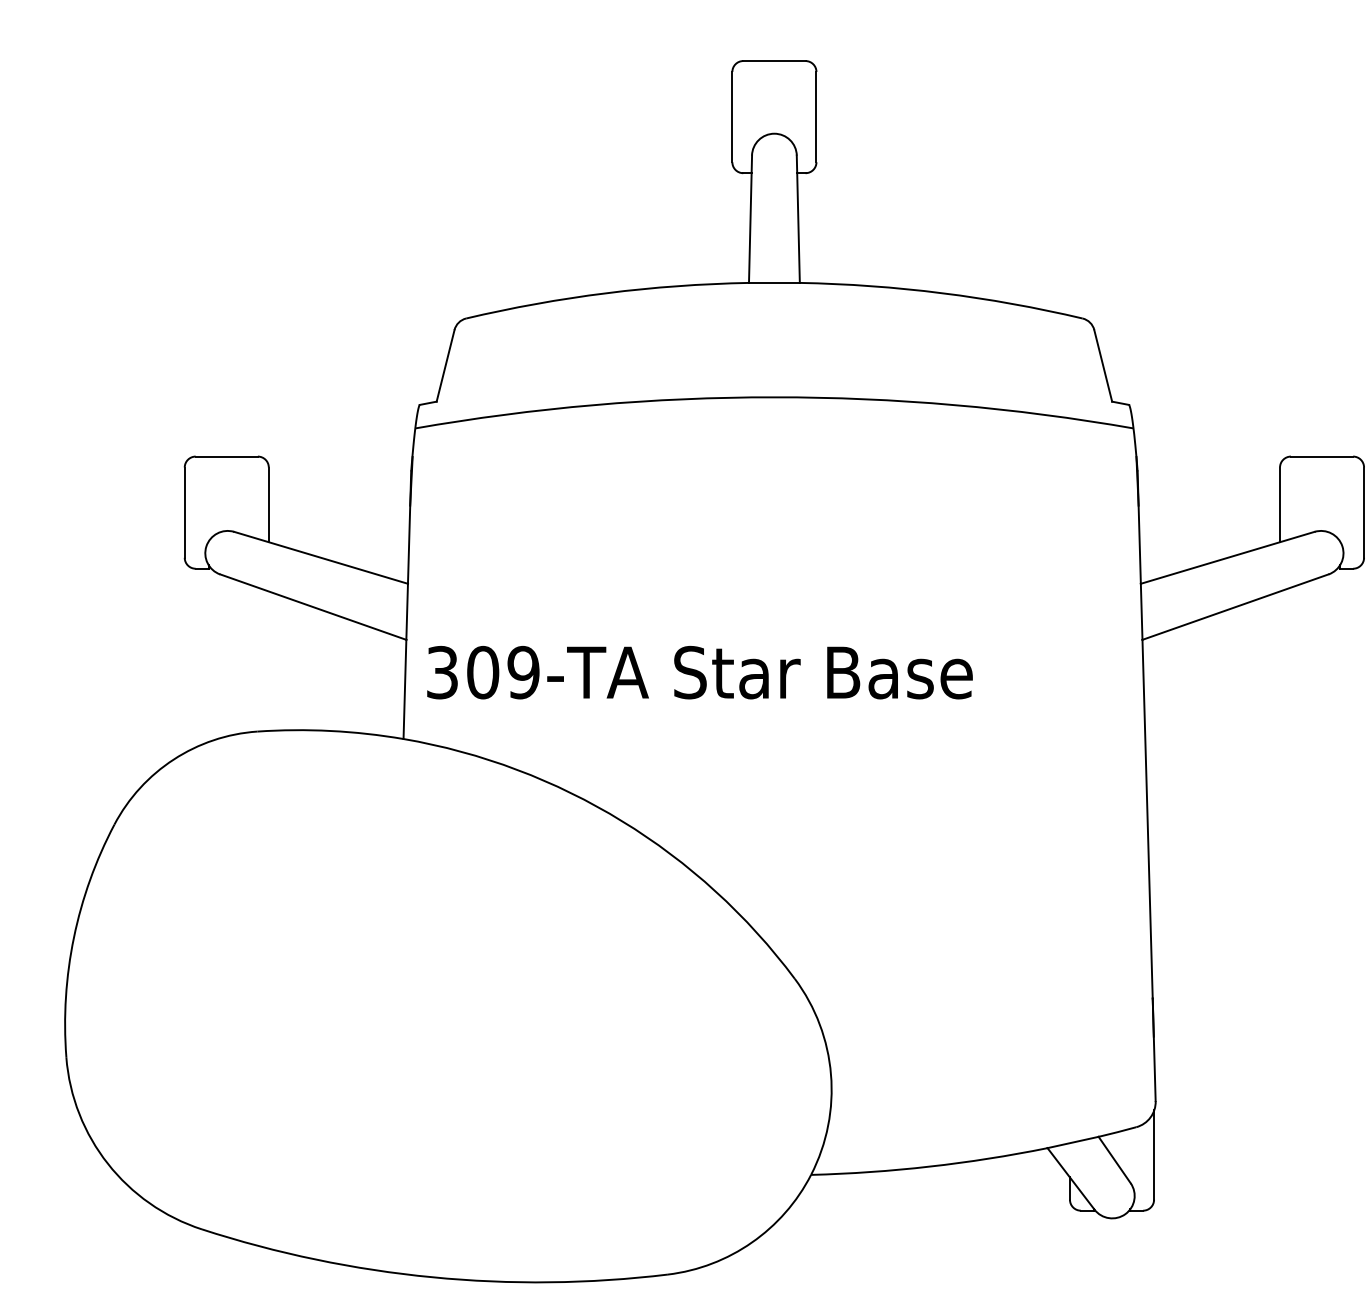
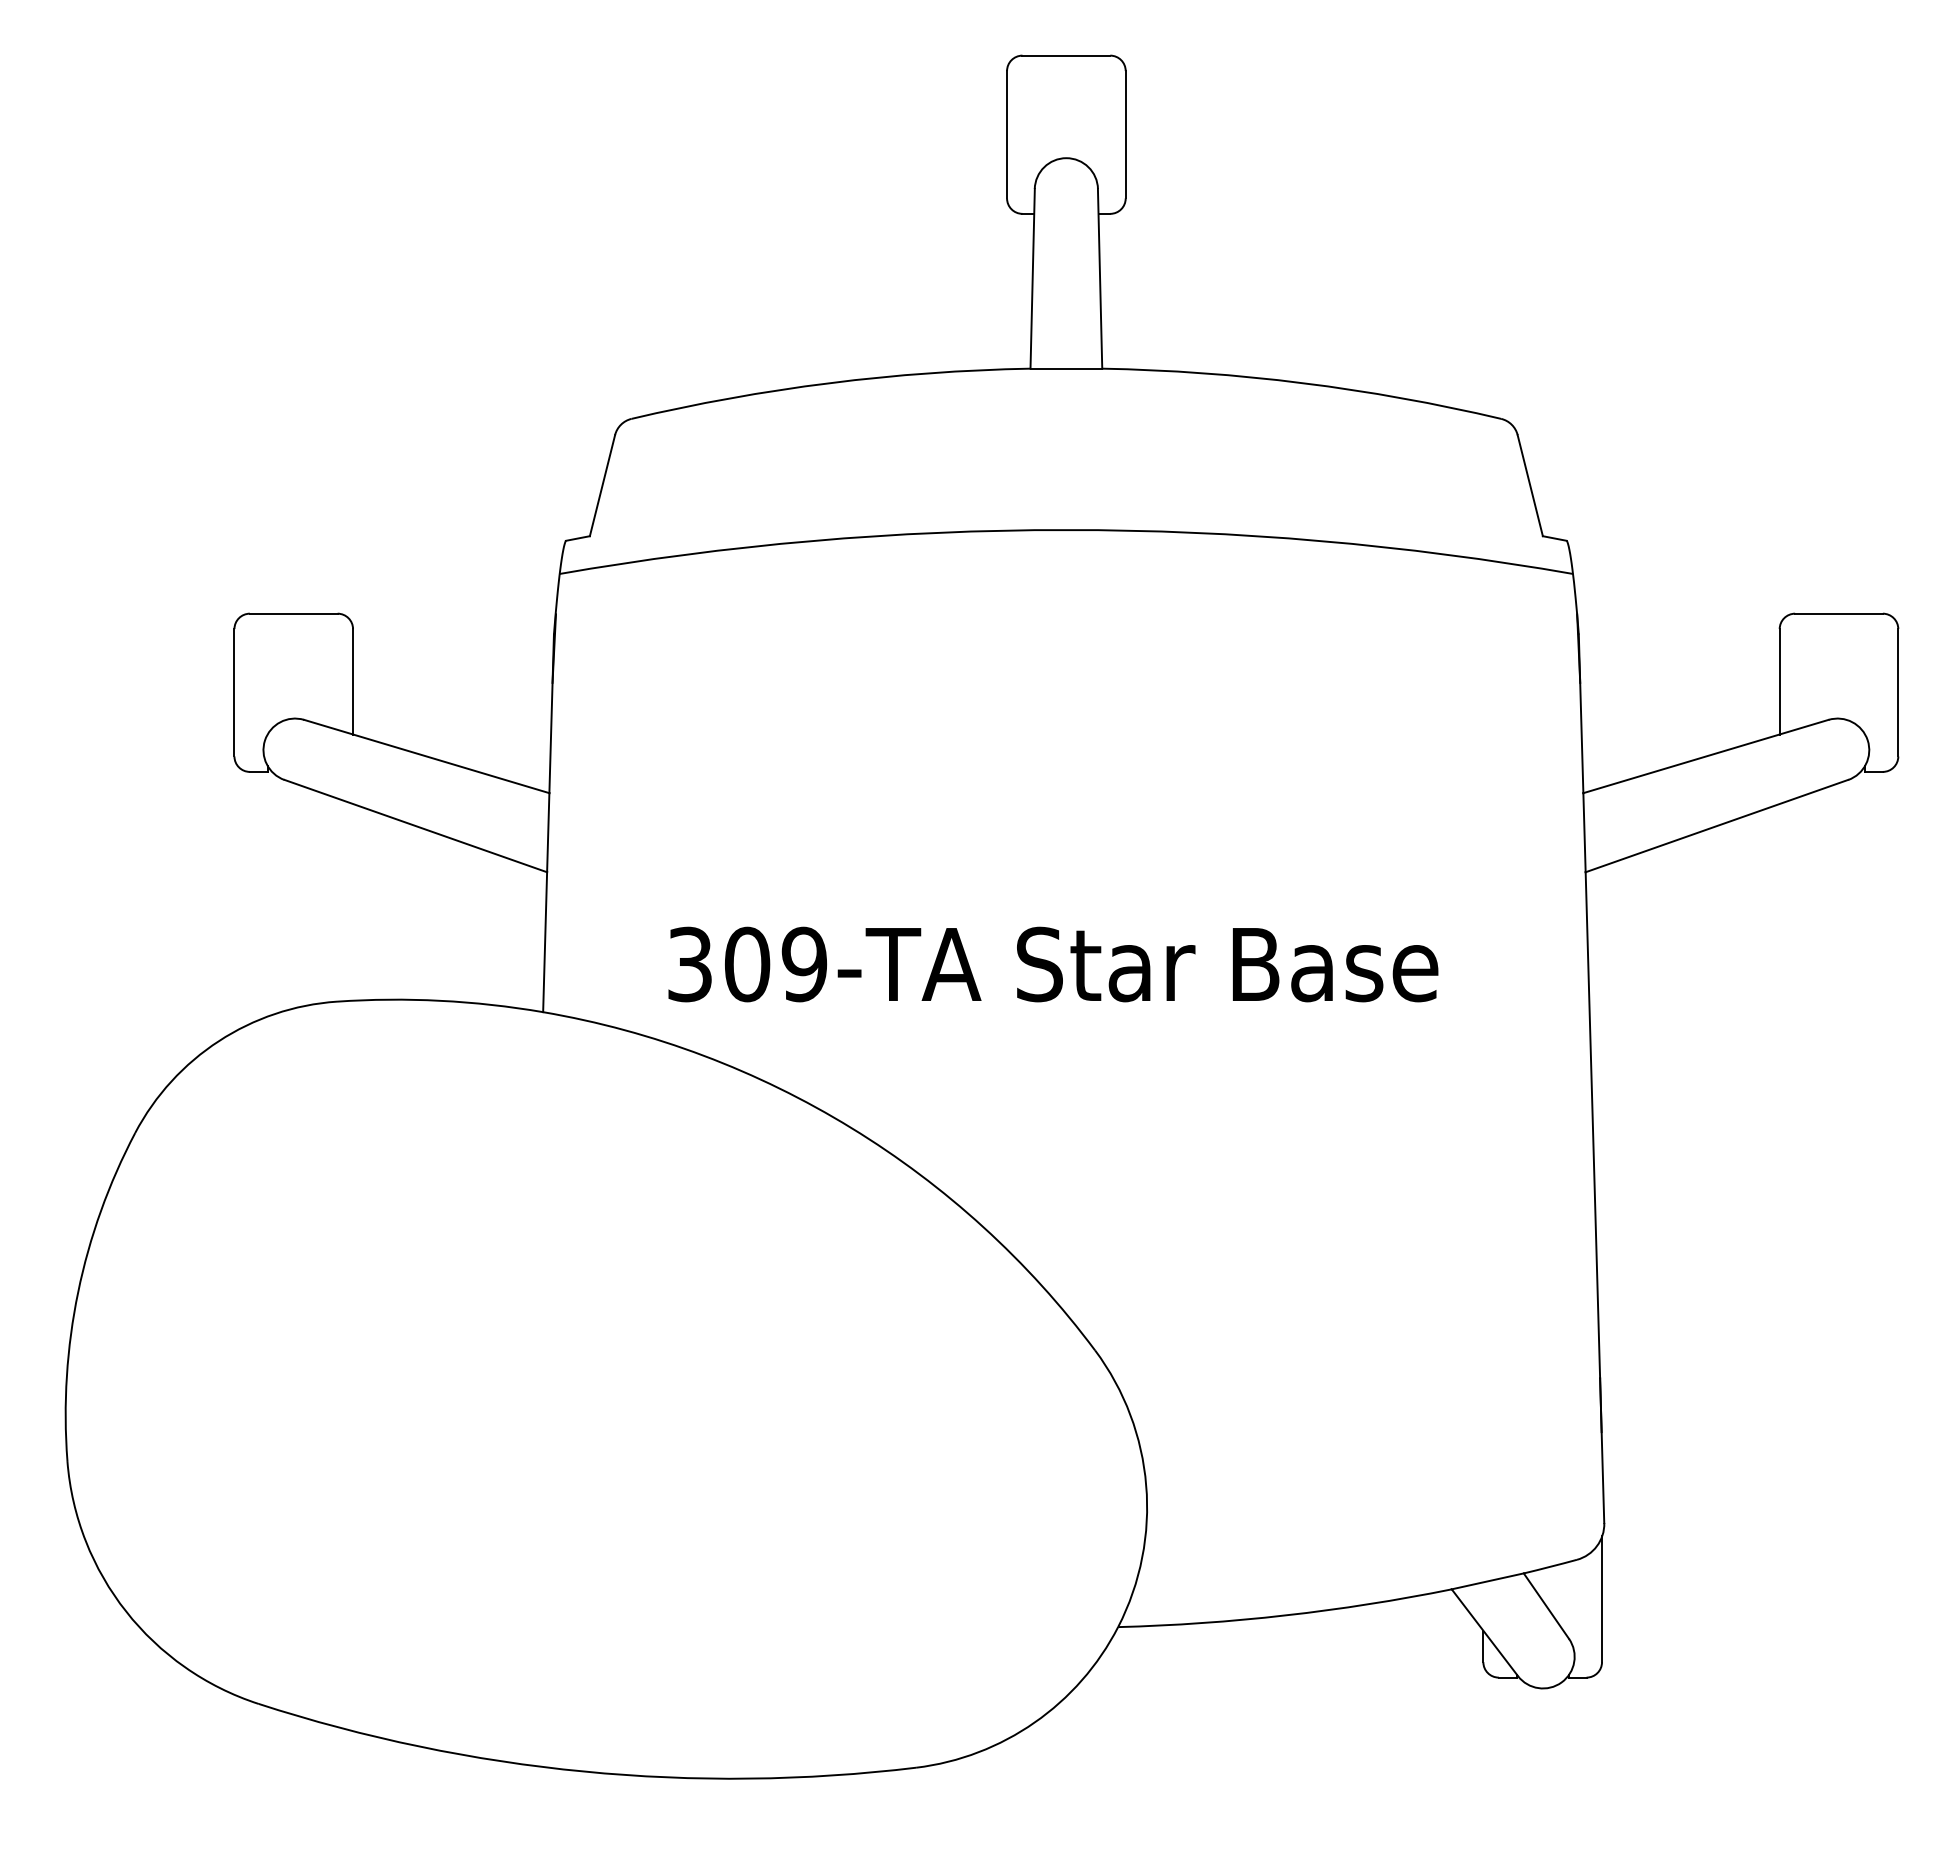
text: (700, 672) -> (1053, 964), moved

